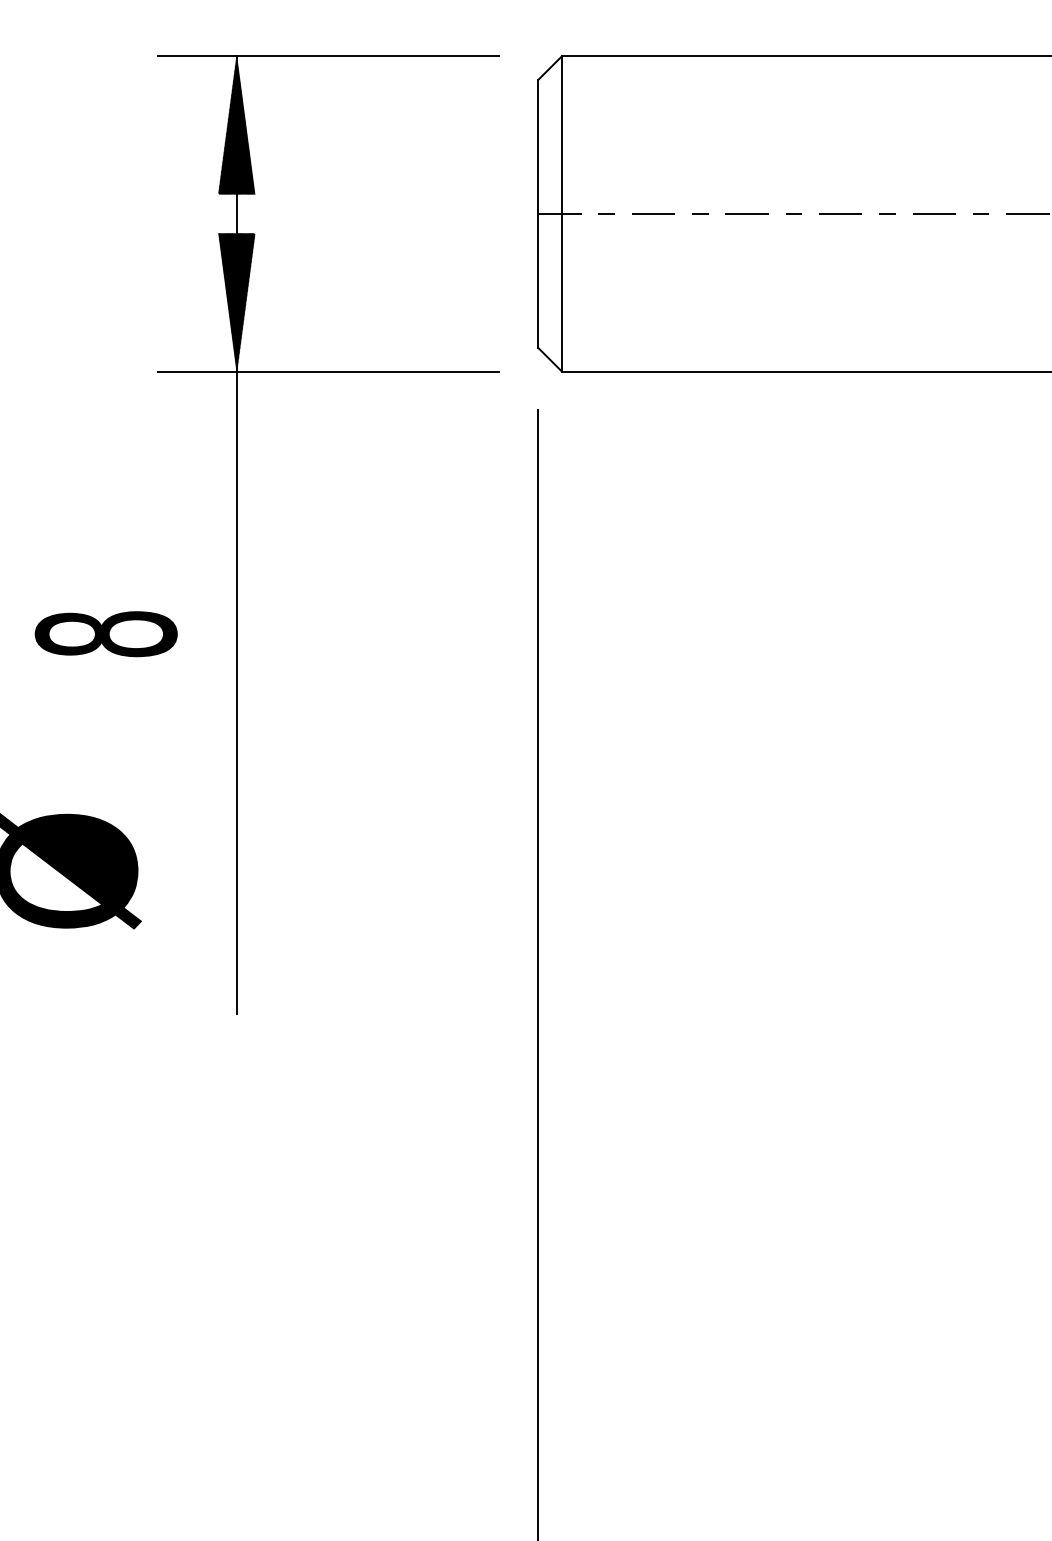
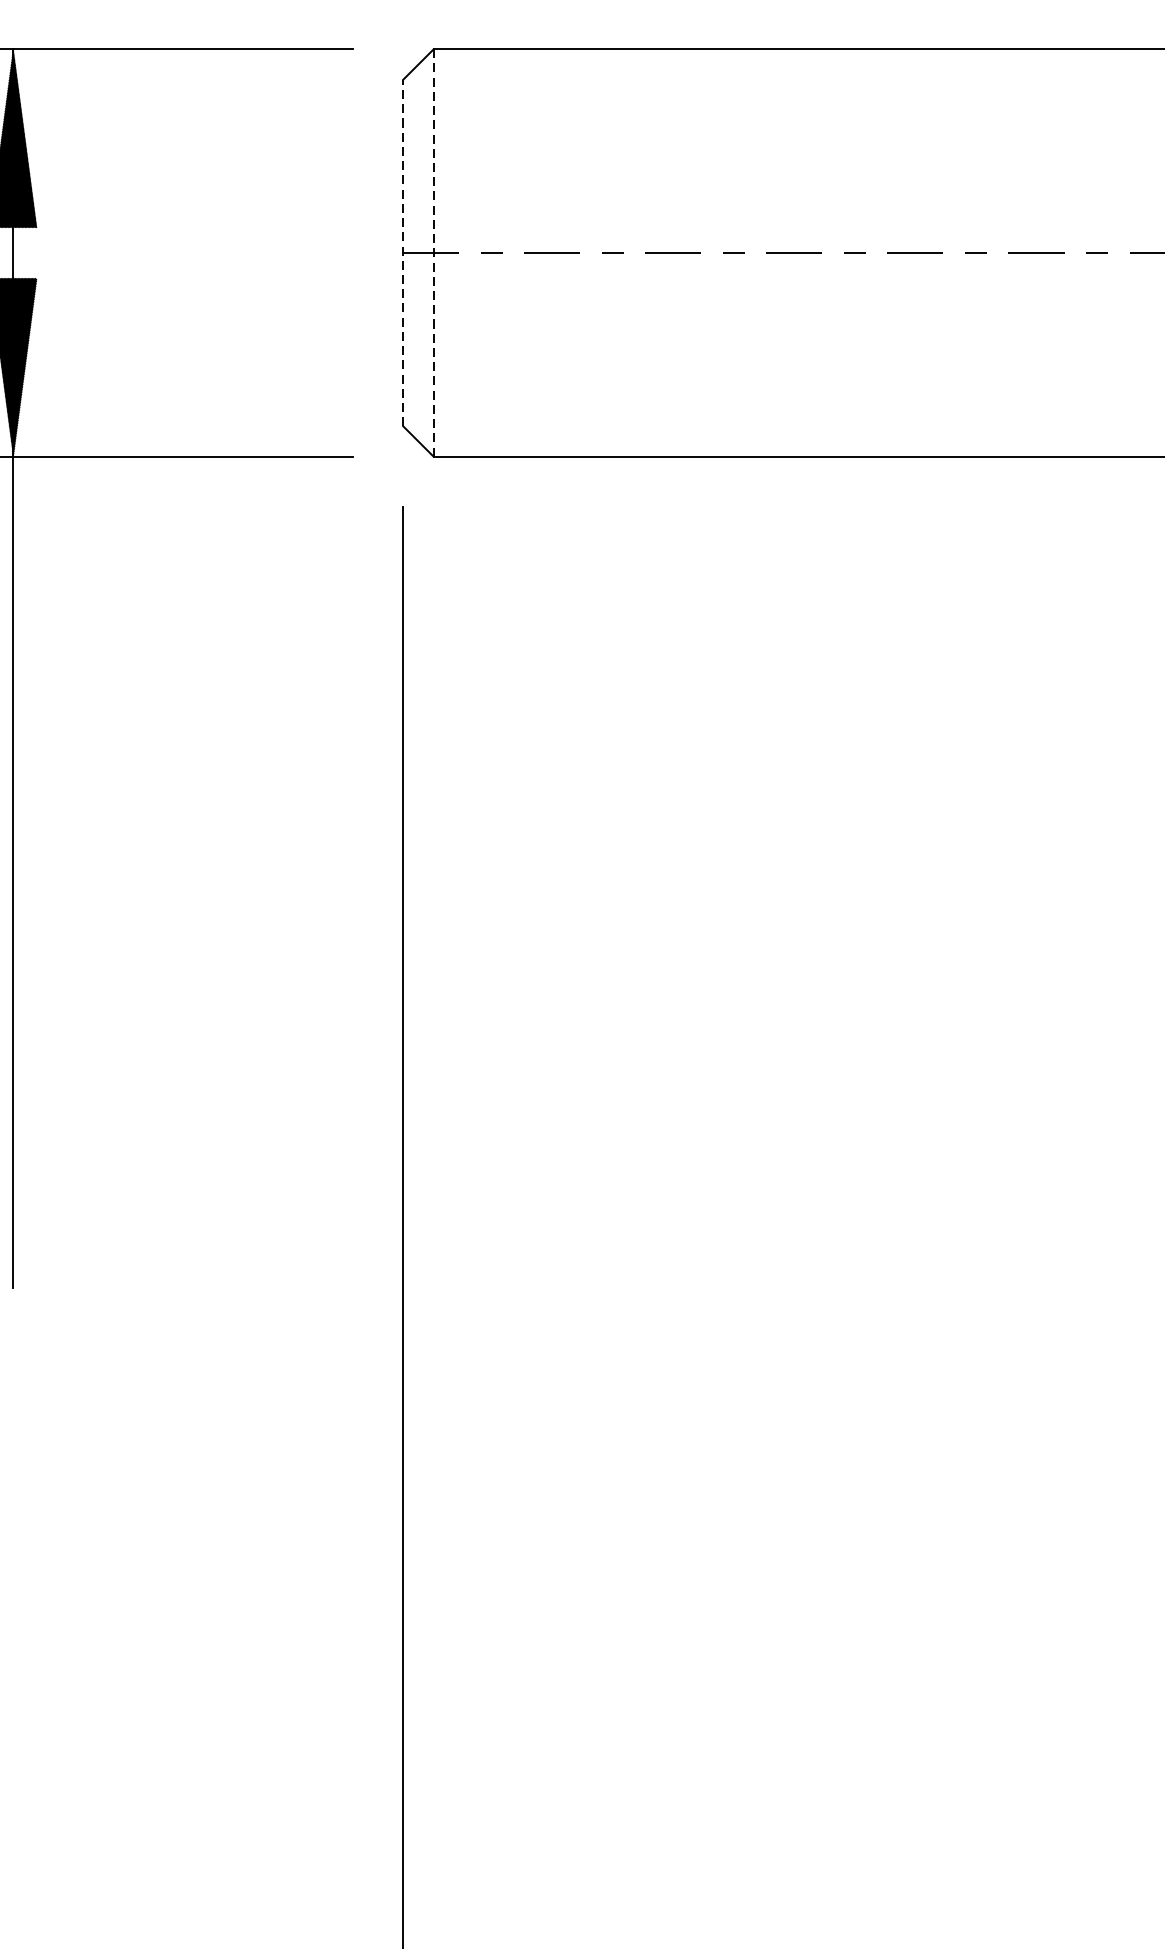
line: (538, 213) -> (403, 252), solid -> dashed
line: (561, 213) -> (433, 252), solid -> dashed

